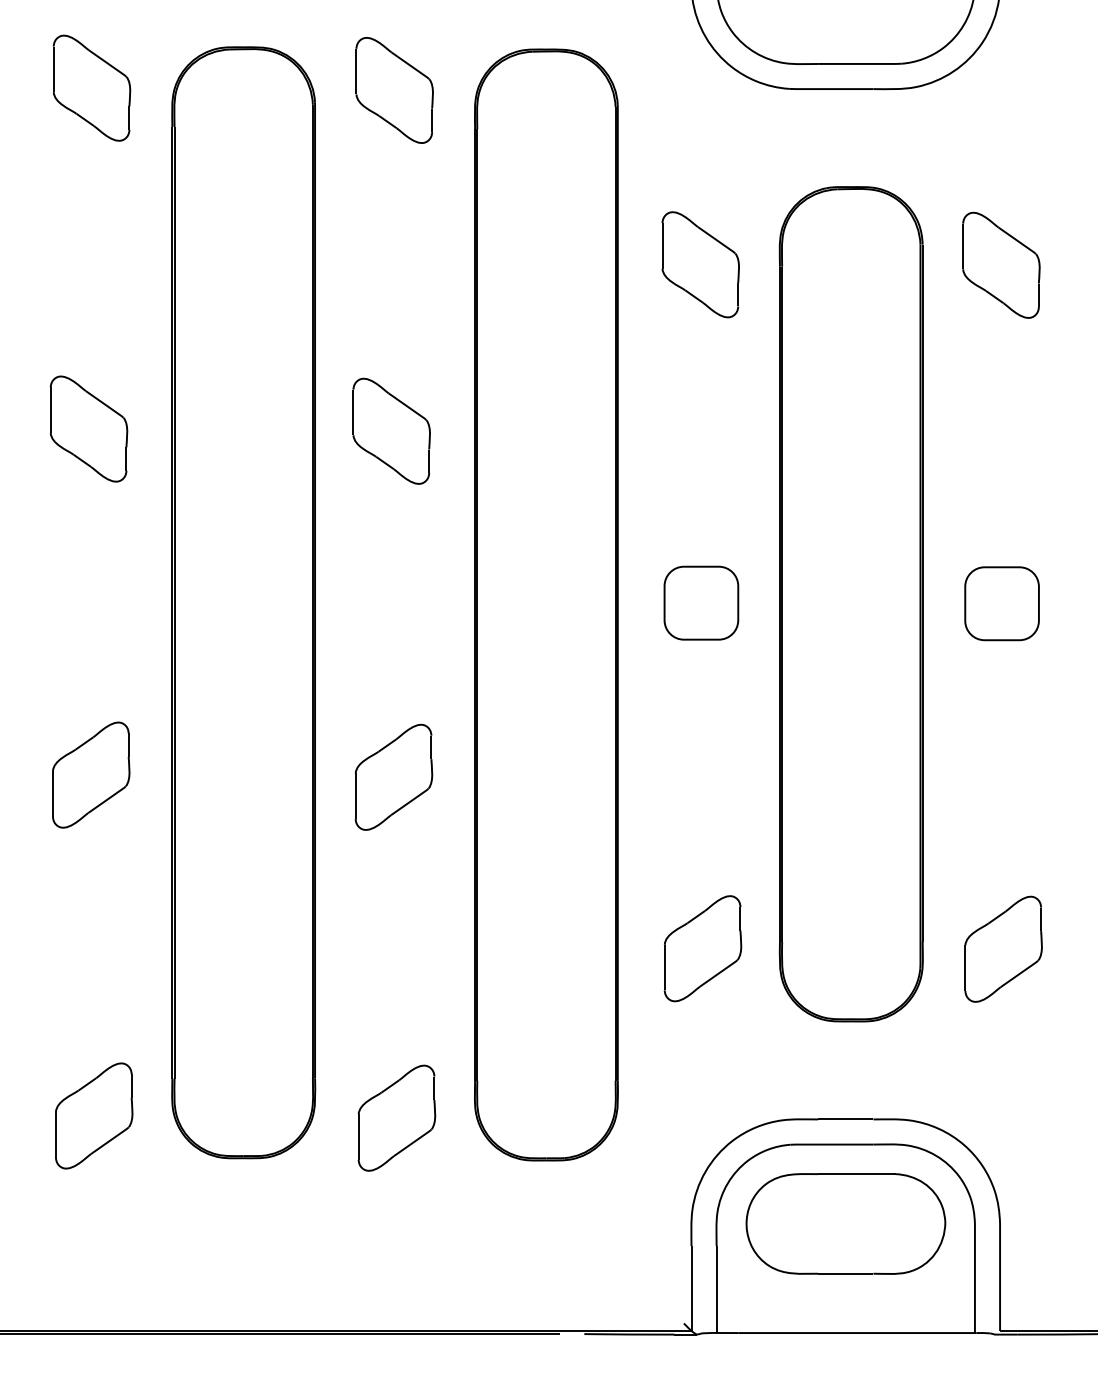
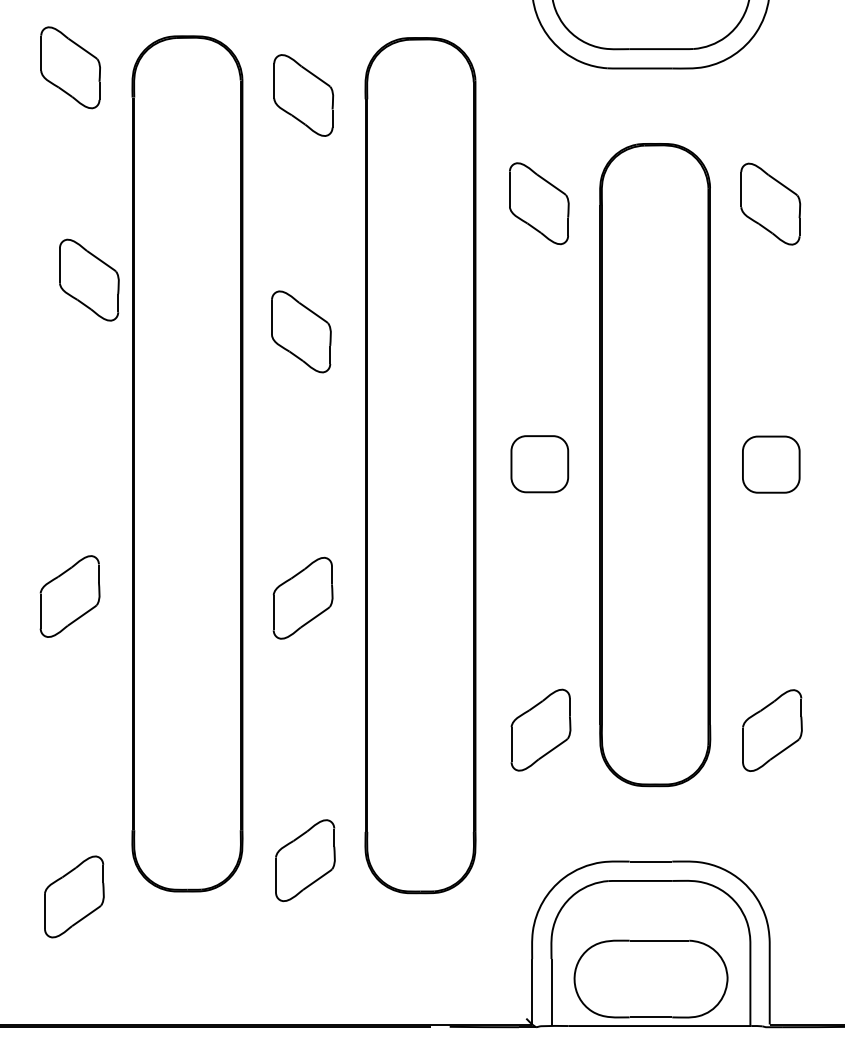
part: (394, 90) -> (303, 95), moved
part: (89, 428) -> (89, 279), moved
part: (94, 1115) -> (74, 896), moved
part: (845, 1223) -> (650, 978), moved

